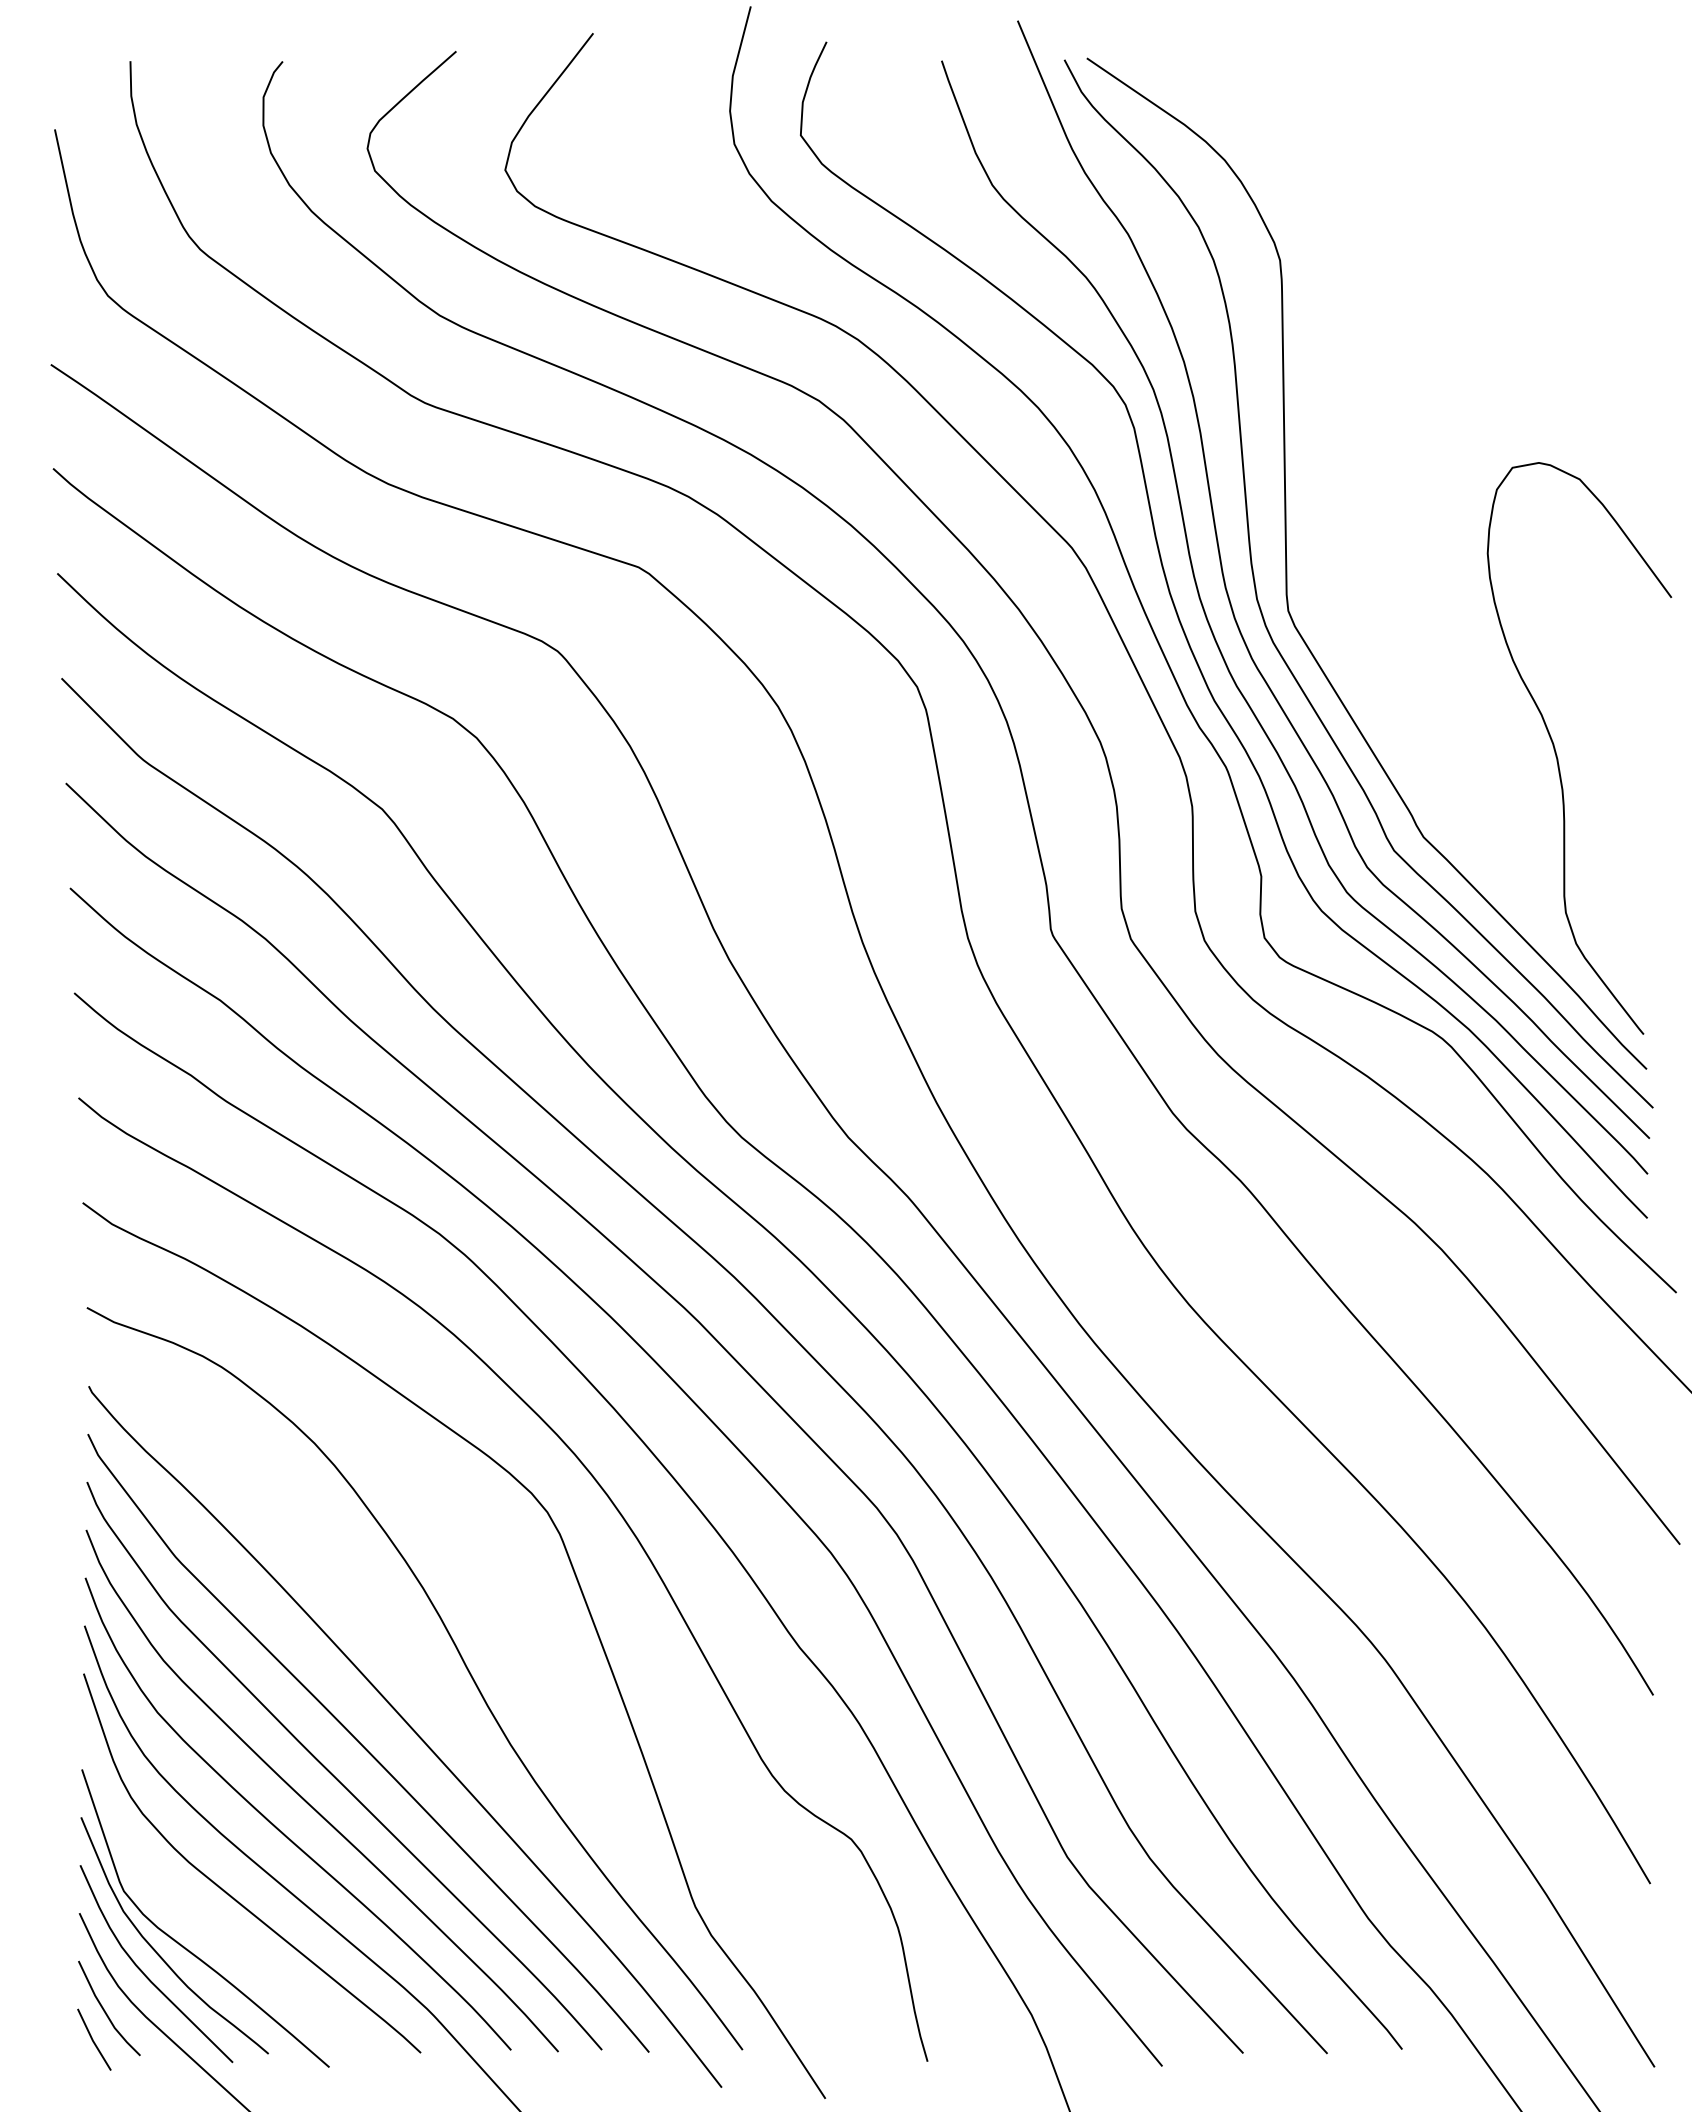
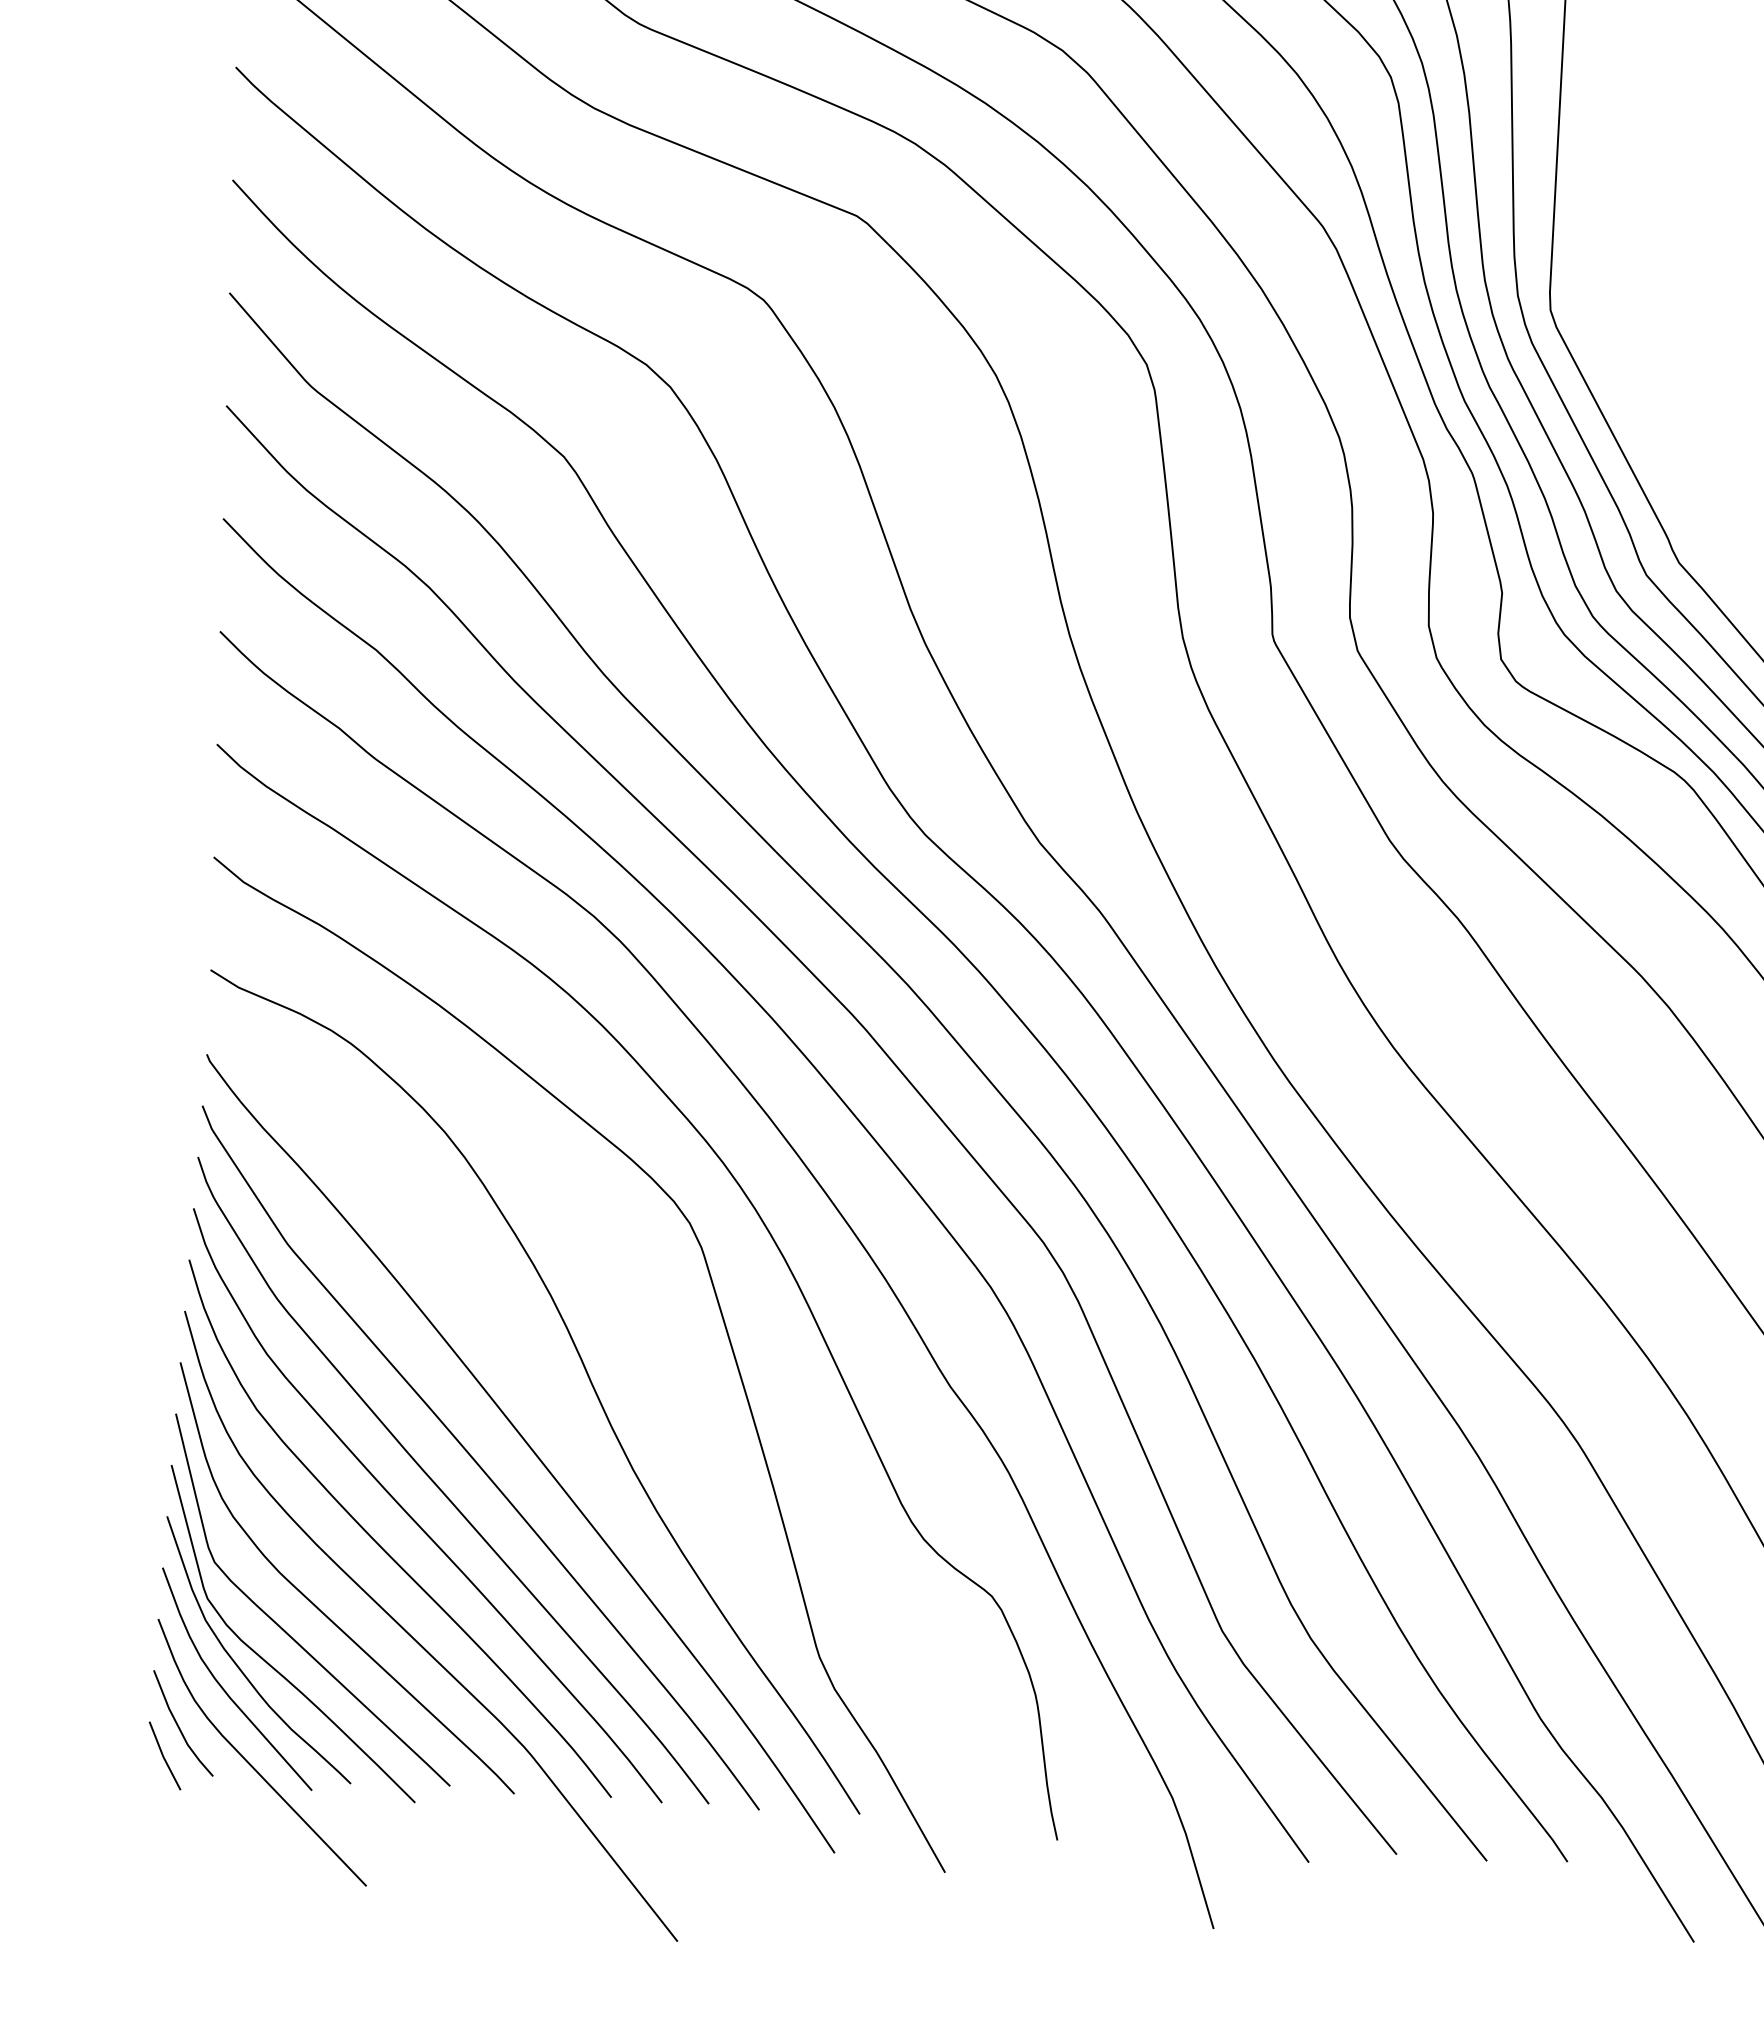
curve: (199, 1916) -> (286, 1631), added

